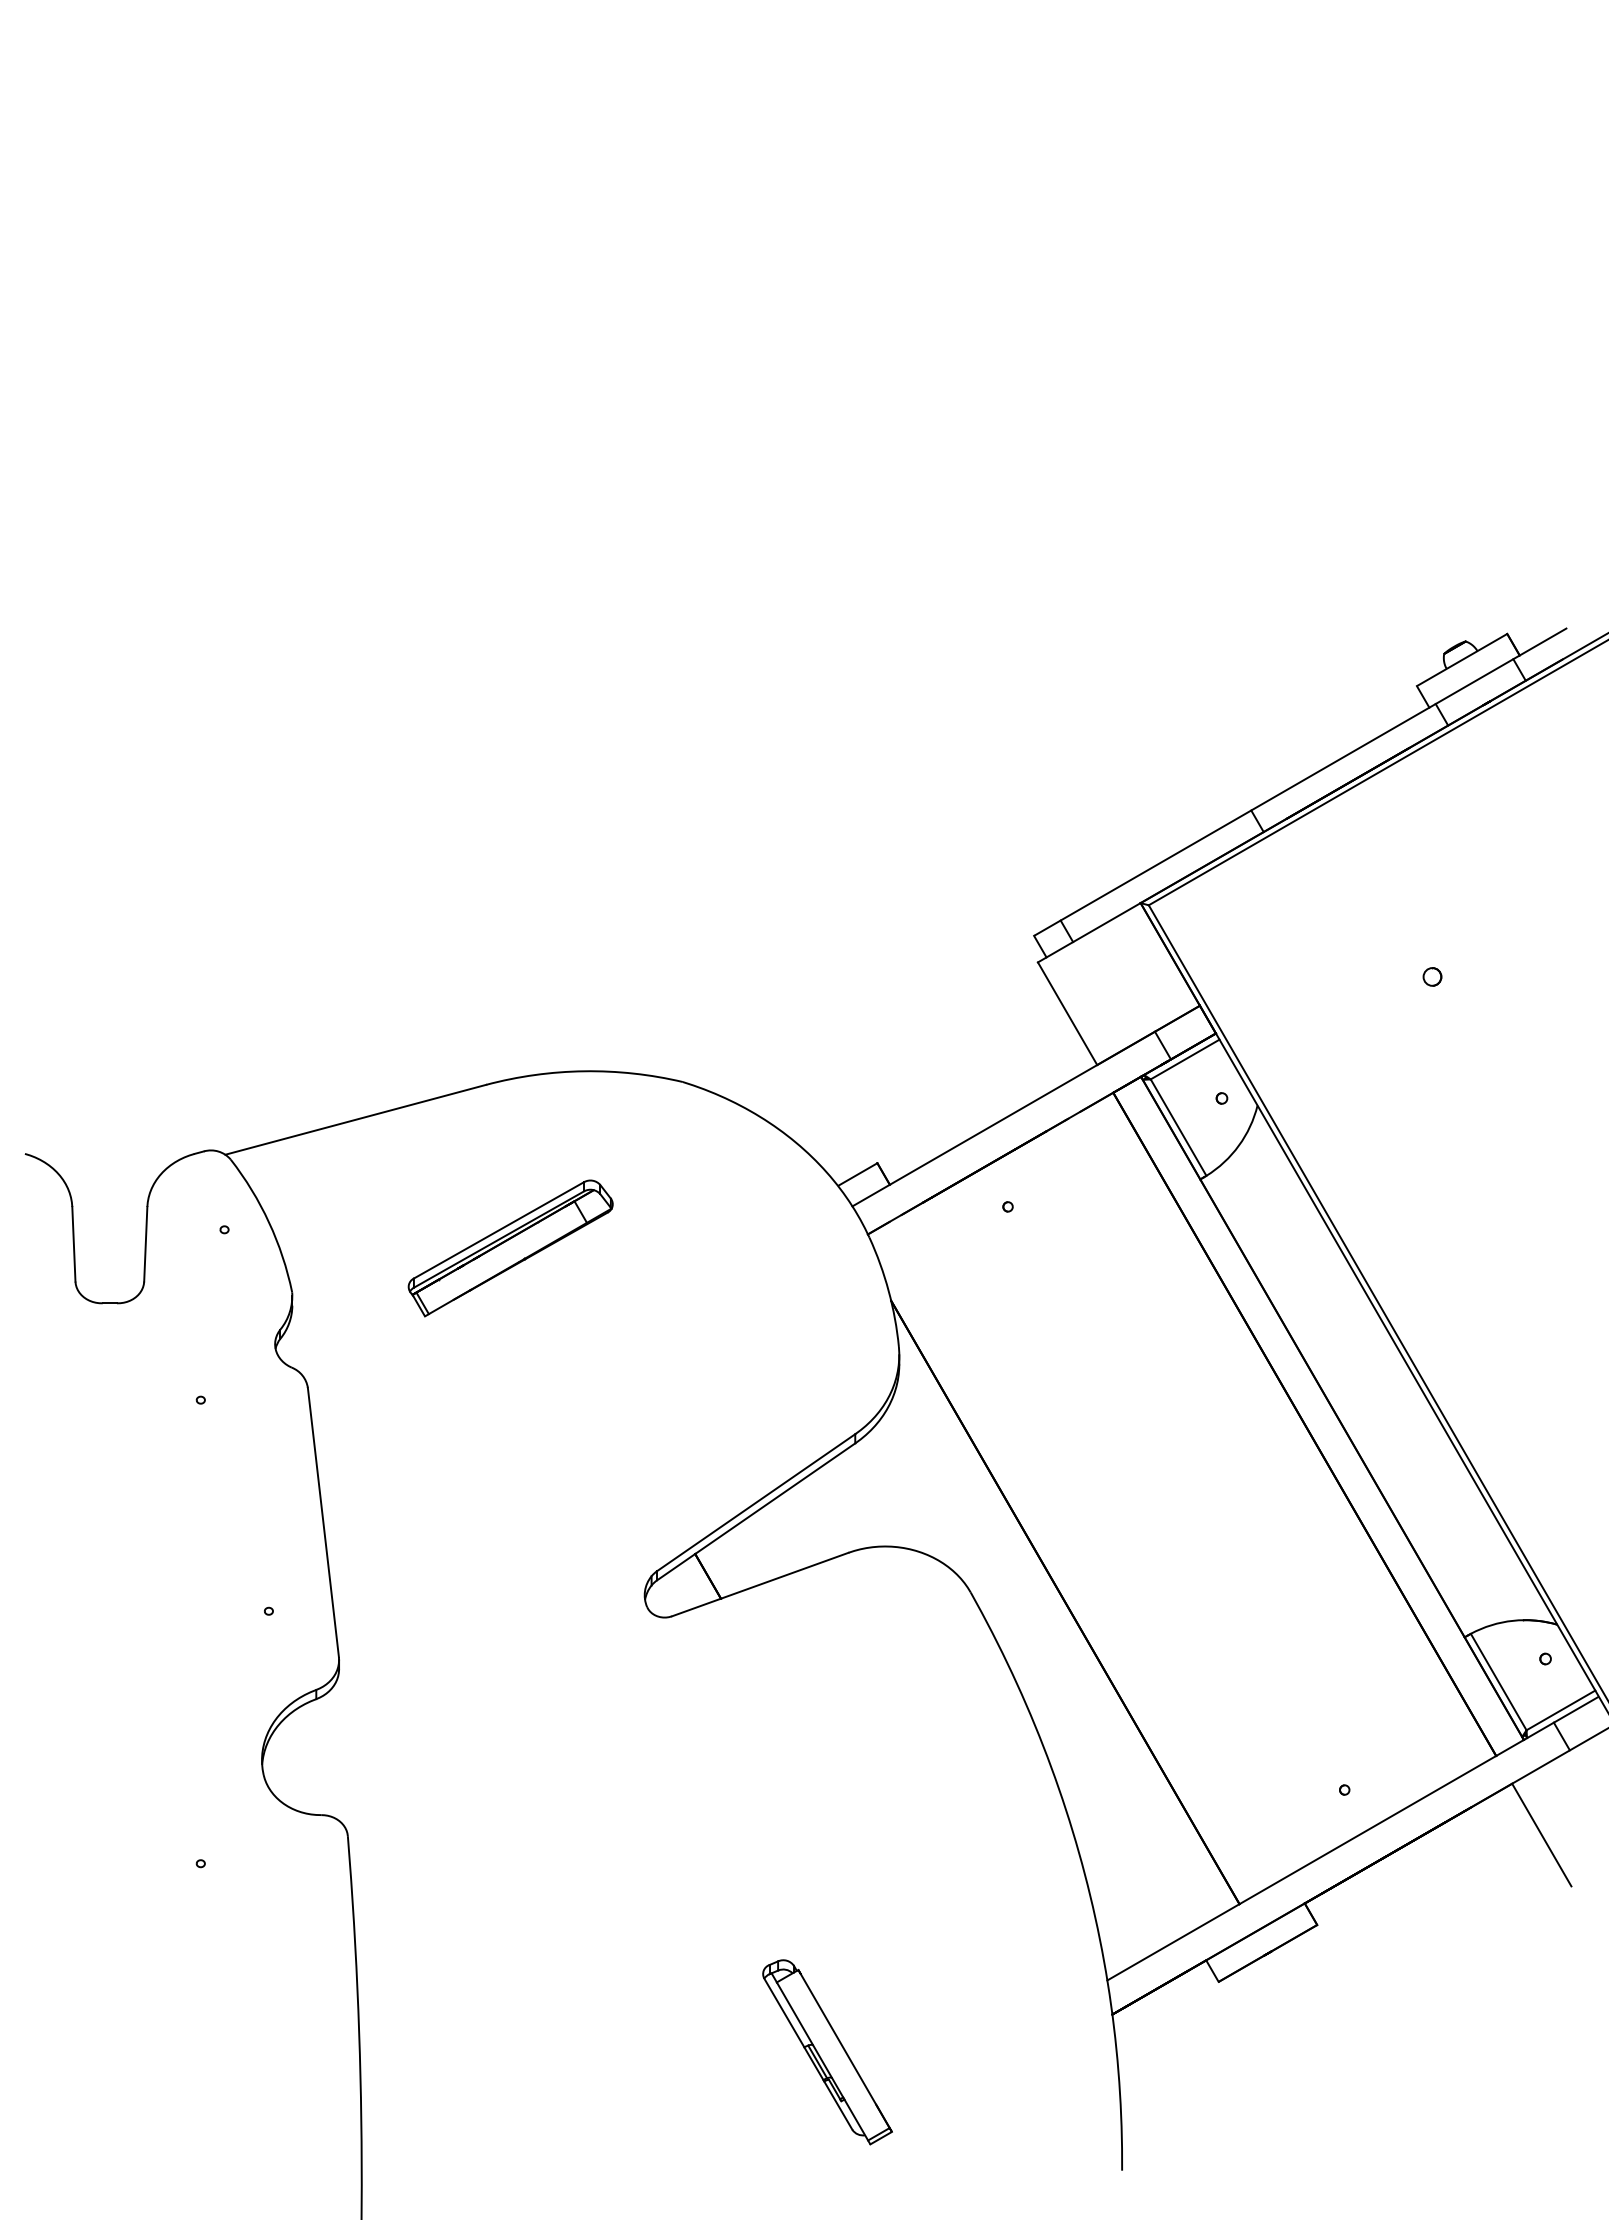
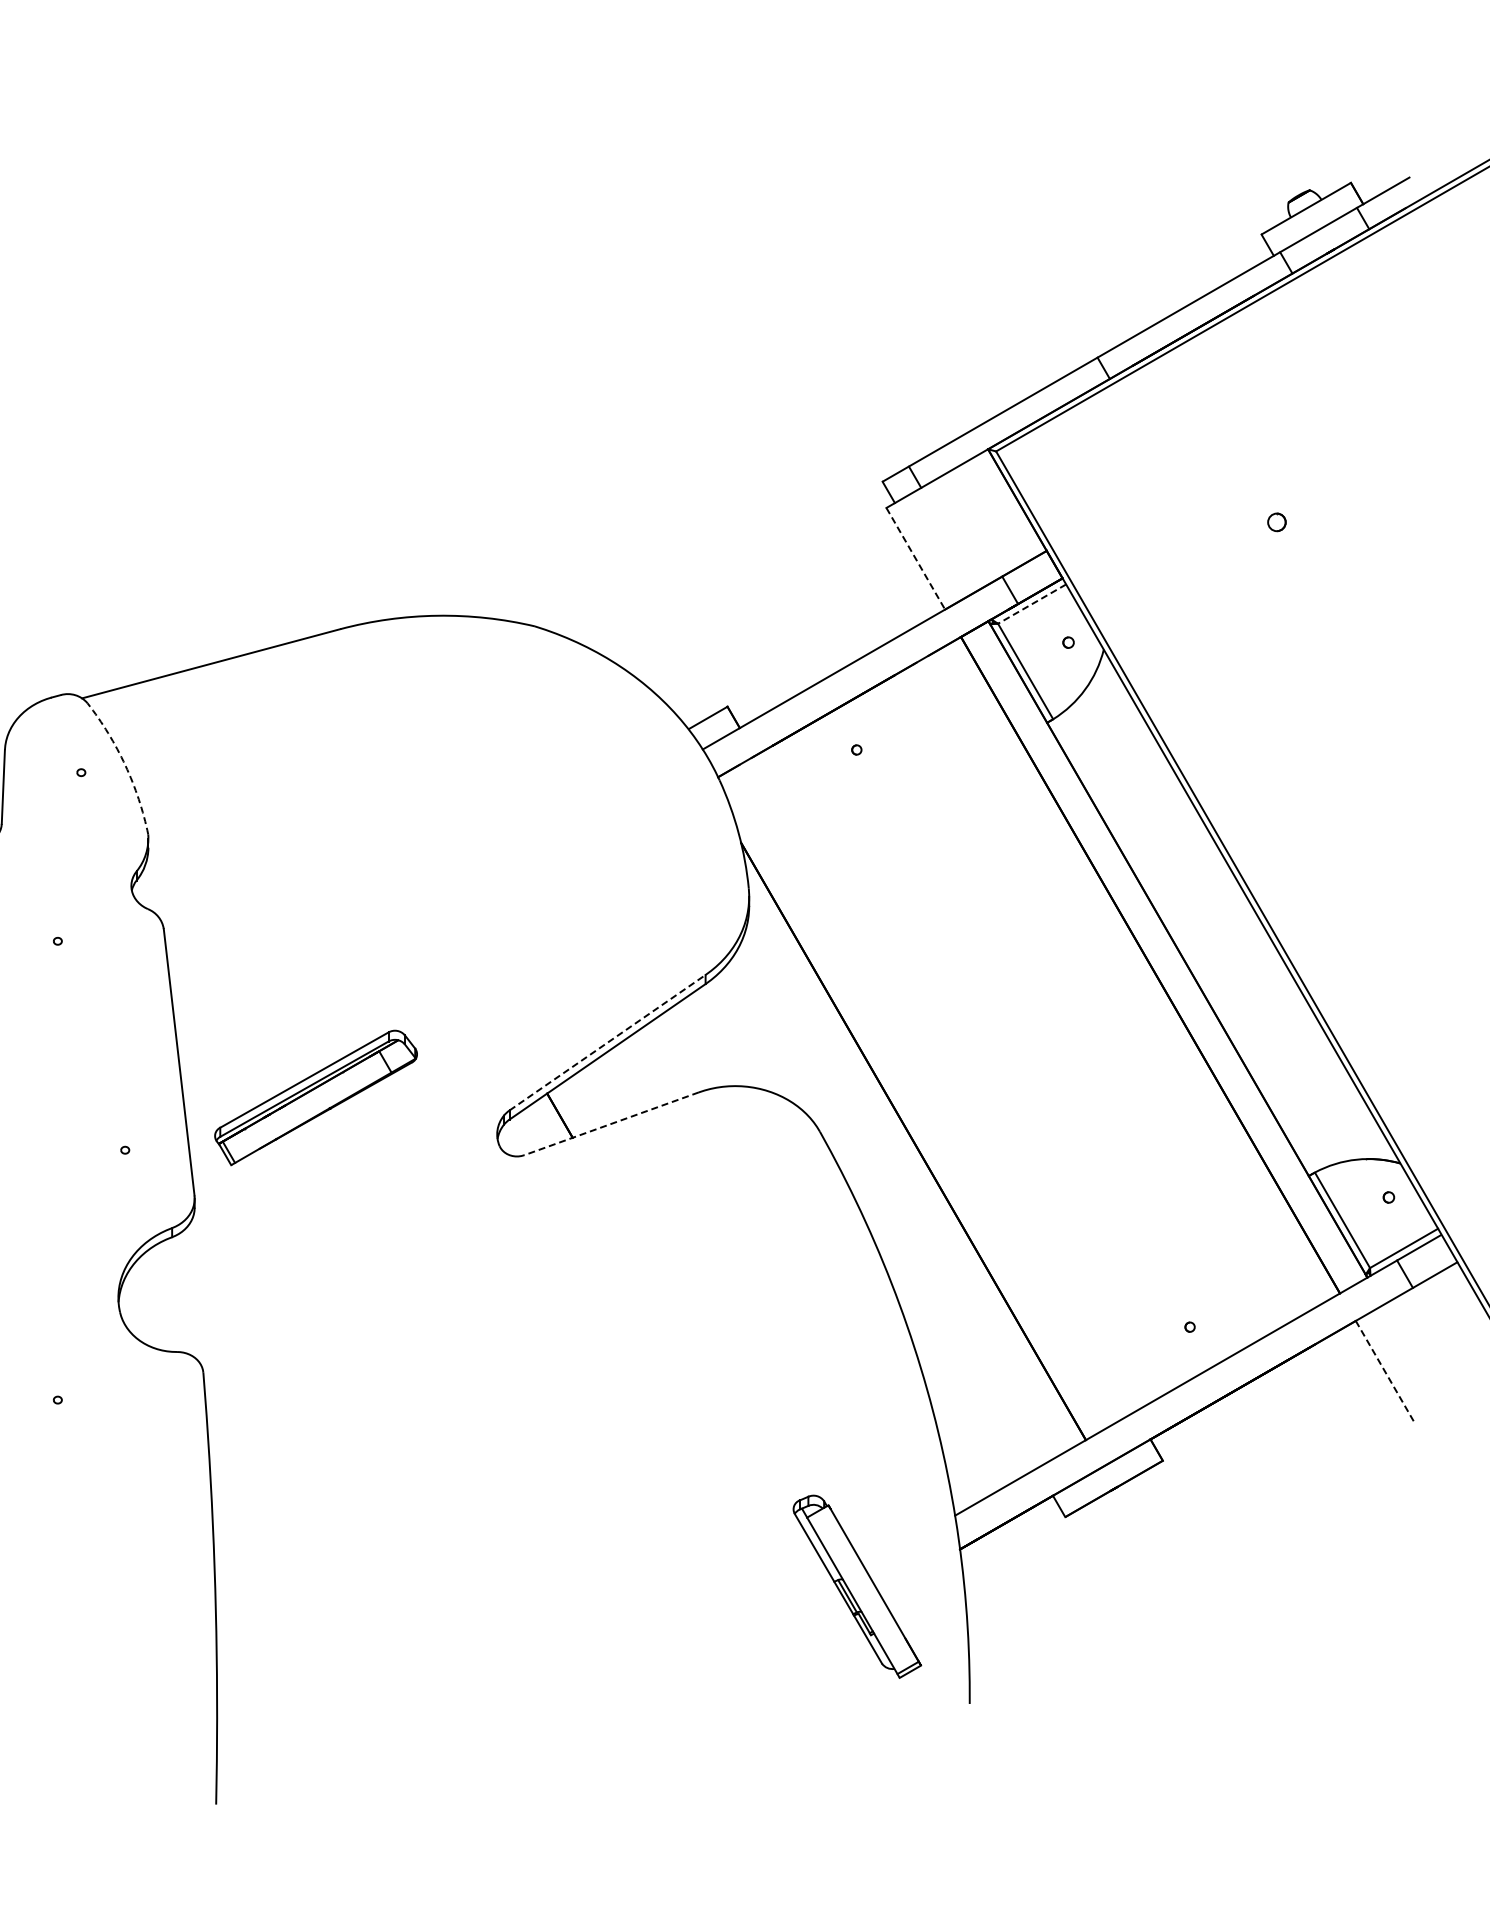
line: (1067, 1014) -> (915, 559), solid -> dashed
line: (1185, 1059) -> (1032, 604), solid -> dashed
arc: (269, 1222) -> (125, 765), solid -> dashed
part: (510, 1248) -> (315, 1098), moved
line: (756, 1502) -> (607, 1042), solid -> dashed
line: (760, 1584) -> (611, 1123), solid -> dashed
line: (1542, 1835) -> (1385, 1372), solid -> dashed
part: (827, 2052) -> (857, 1586), moved

